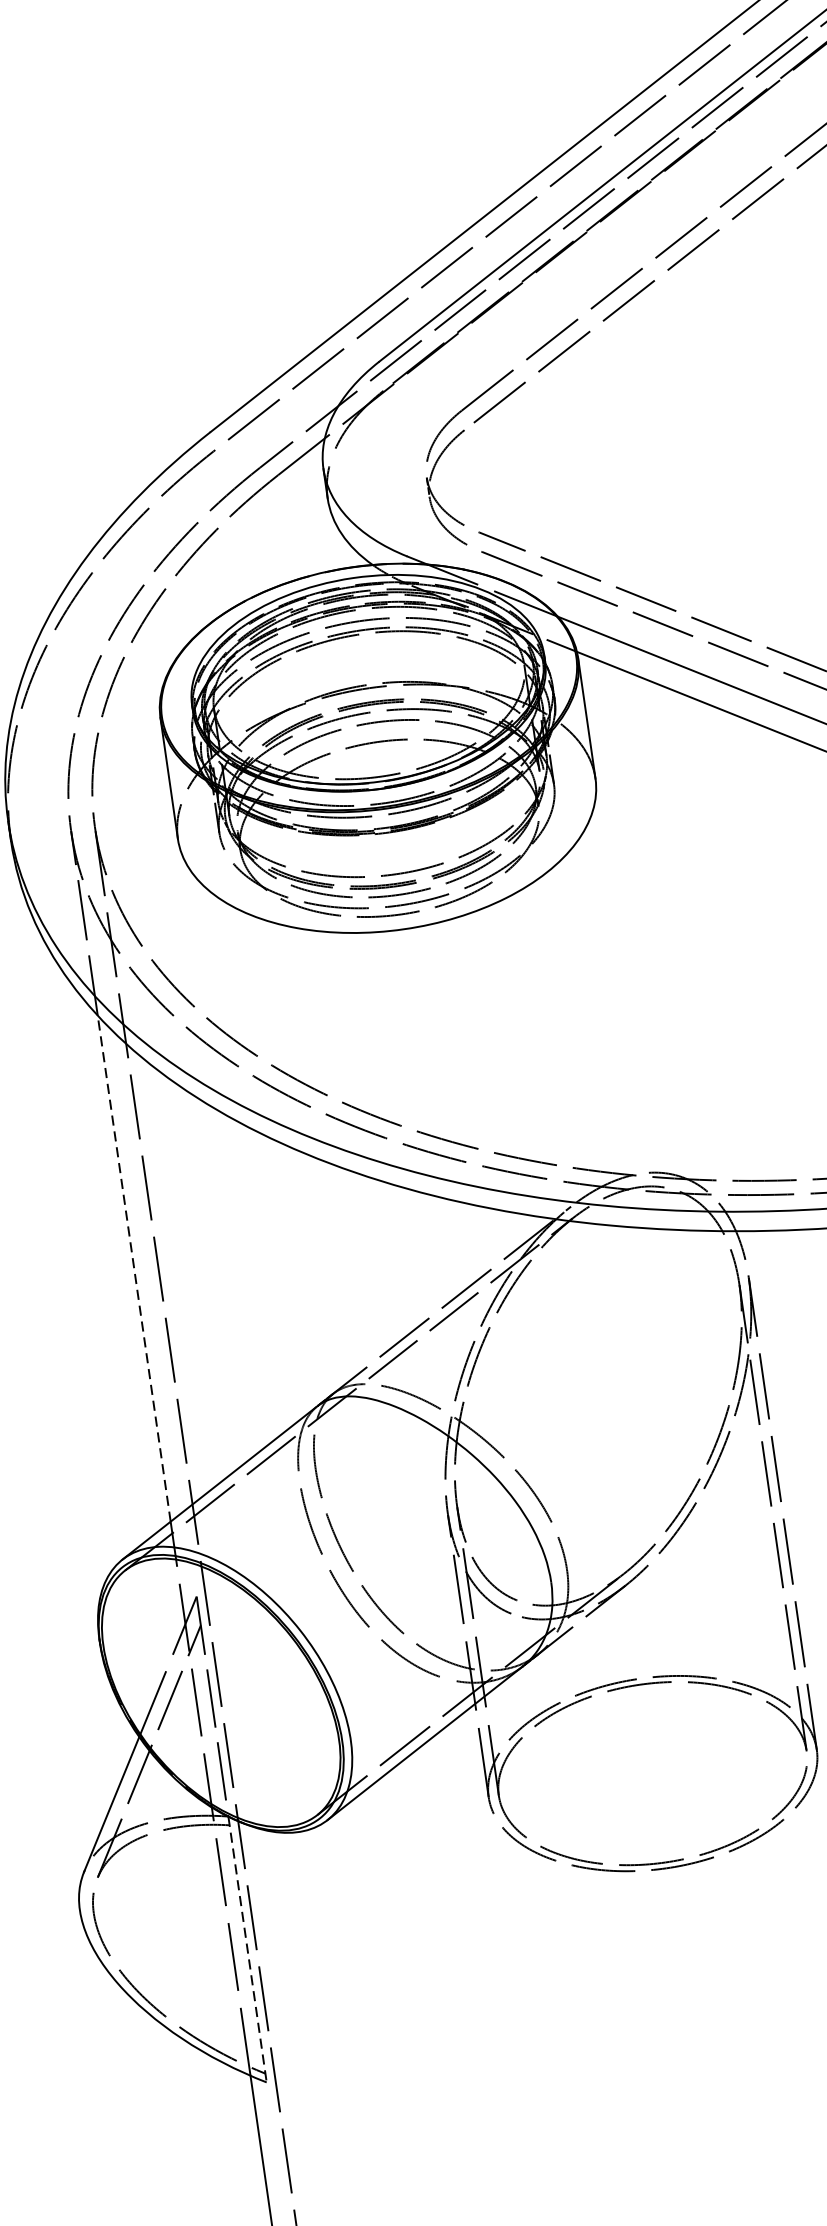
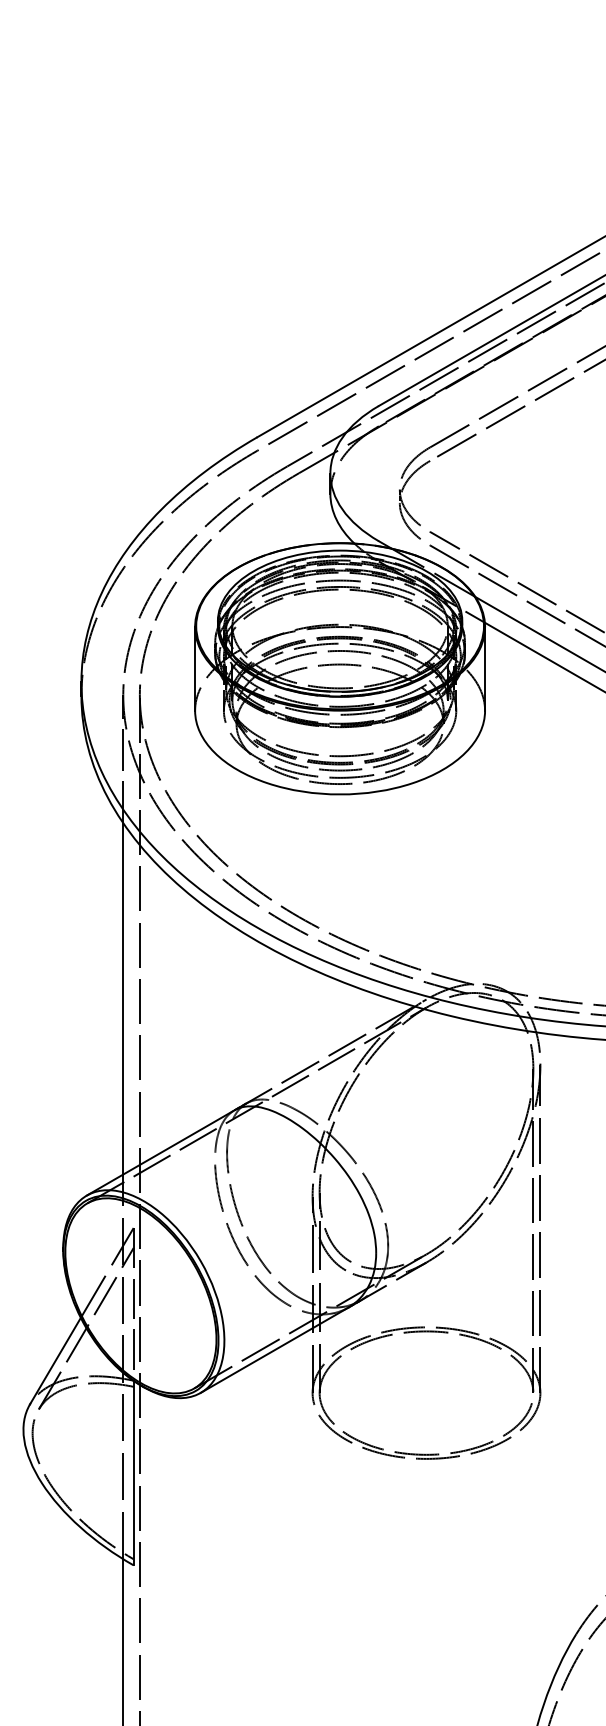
line: (134, 1268) -> (123, 998), dashed -> solid
line: (247, 1950) -> (133, 1473), dashed -> solid

